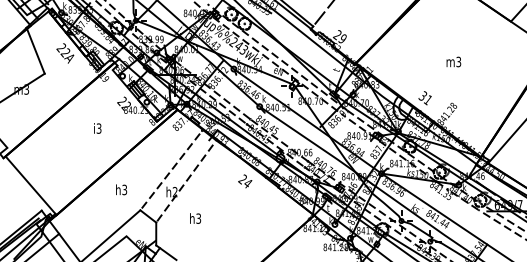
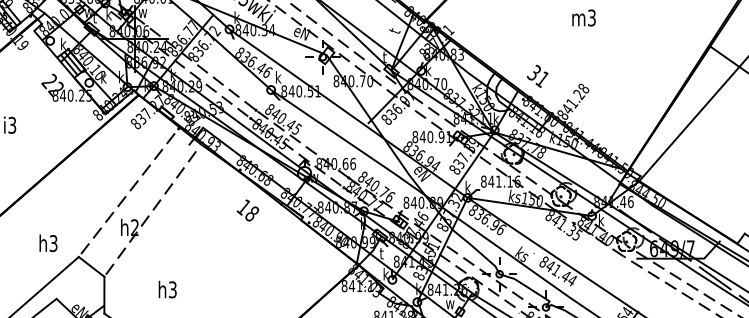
text: (245, 181) -> (248, 210), 24 -> 18
text: (121, 189) -> (48, 242), moved
text: (195, 218) -> (167, 289), moved

